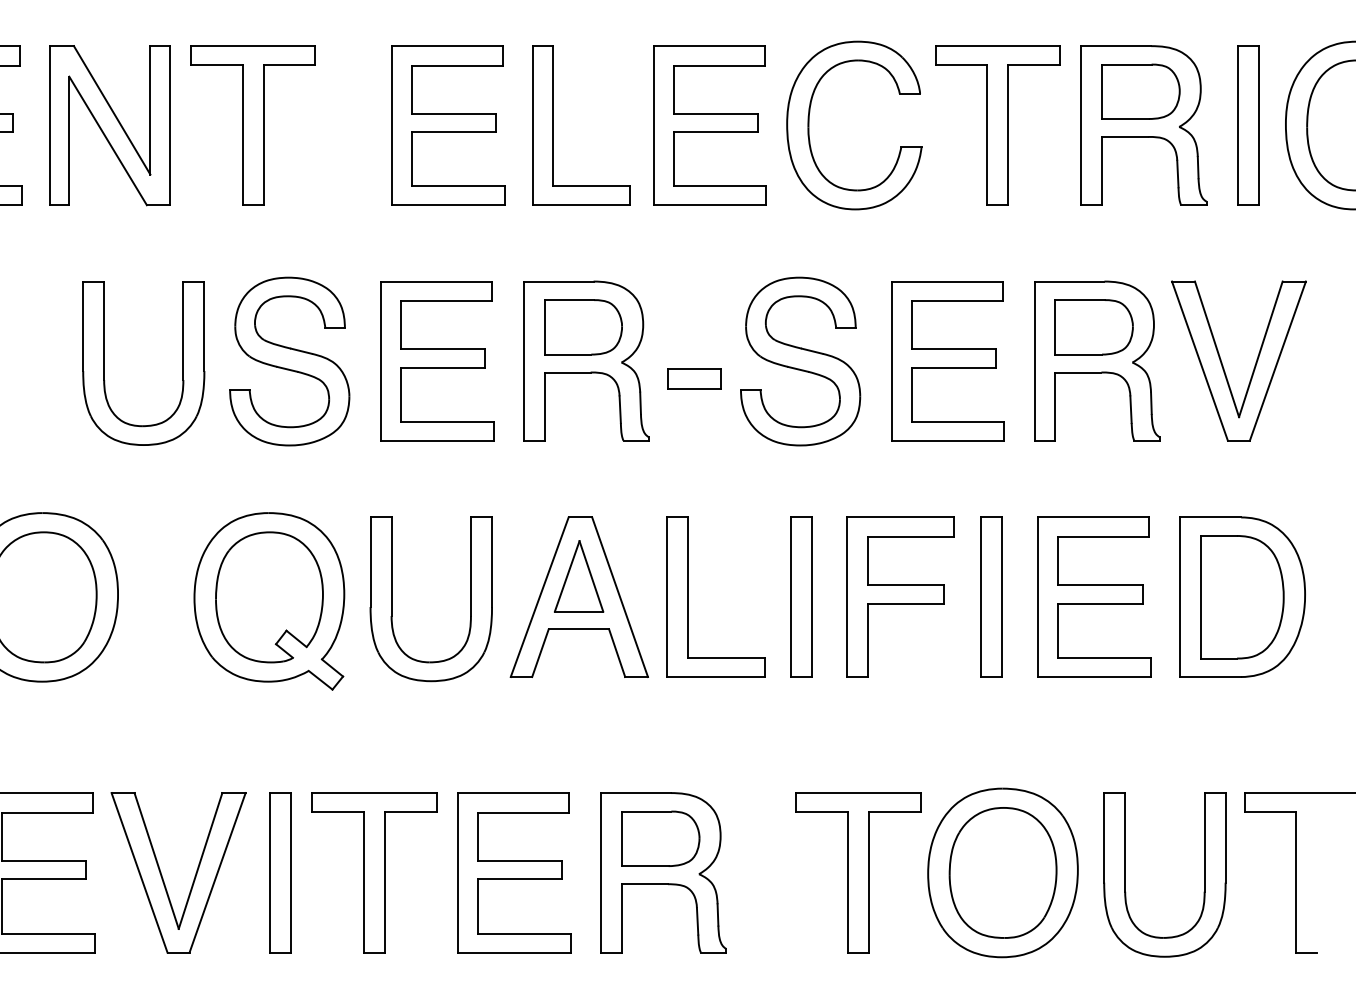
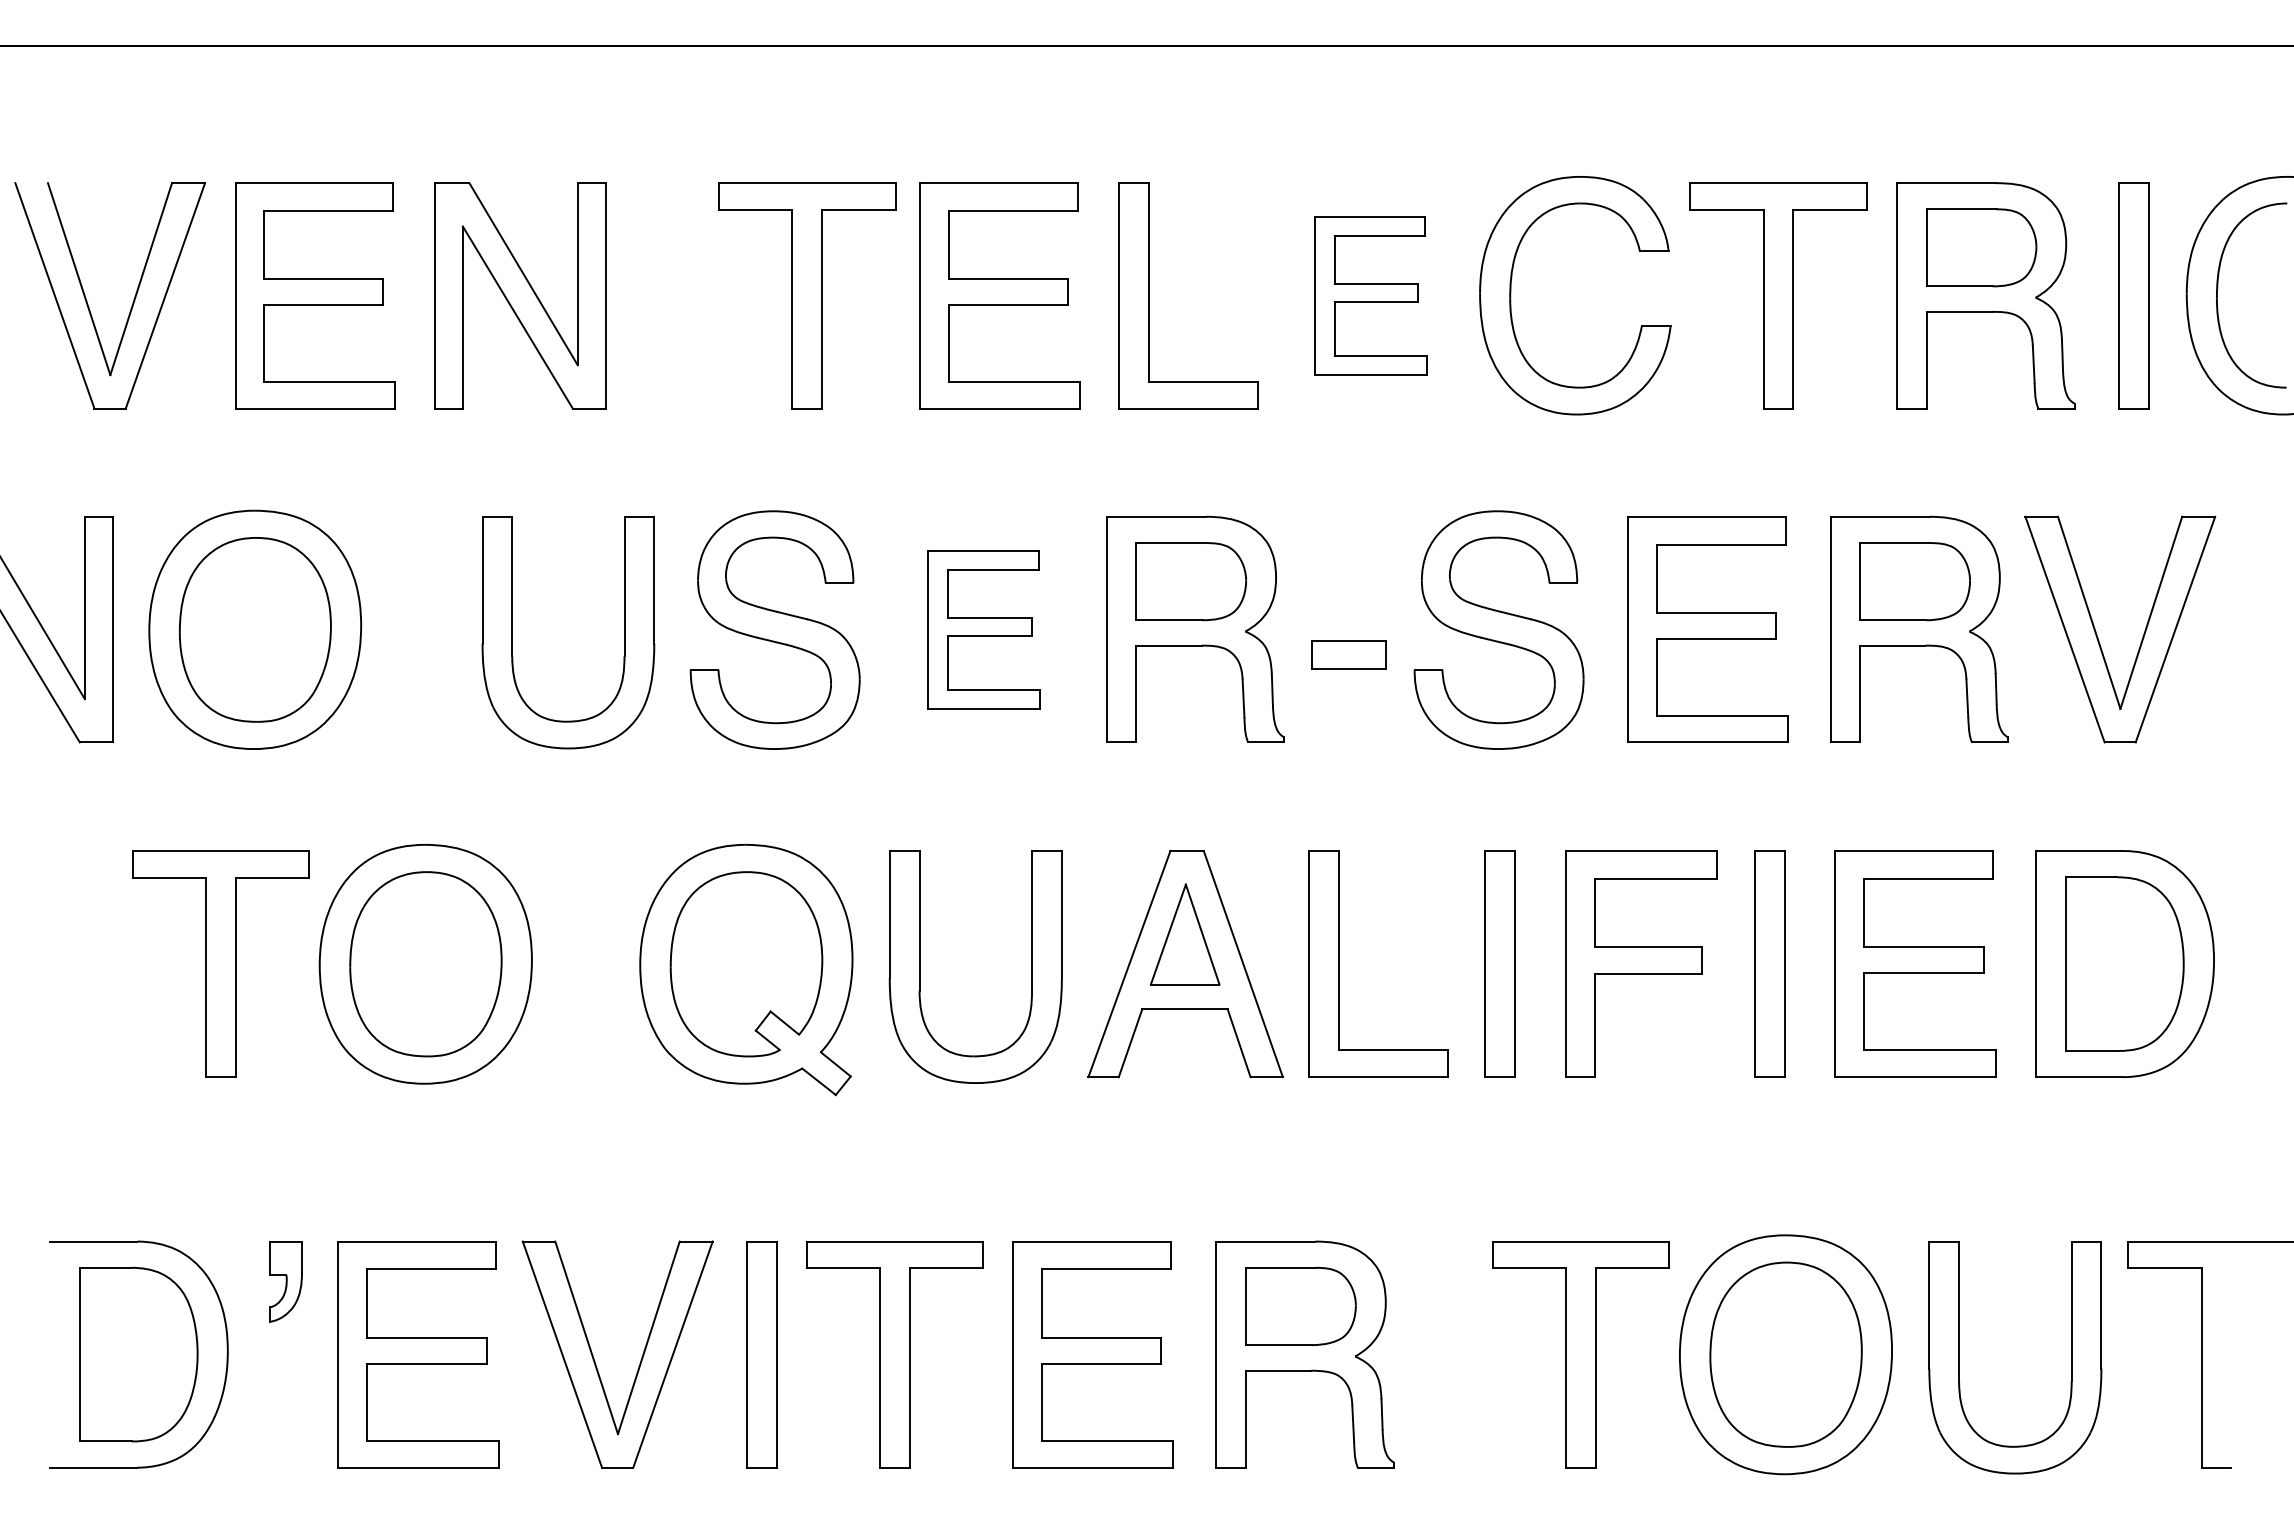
part: (253, 125) -> (807, 295), moved
part: (709, 125) -> (1370, 295), size x0.7
part: (436, 361) -> (983, 629), size x0.7

